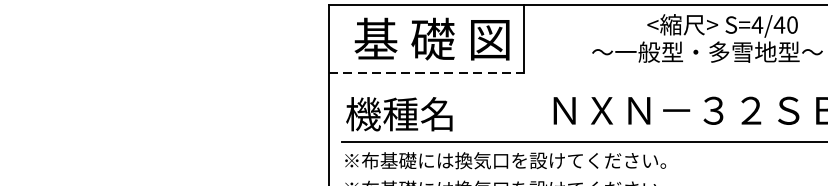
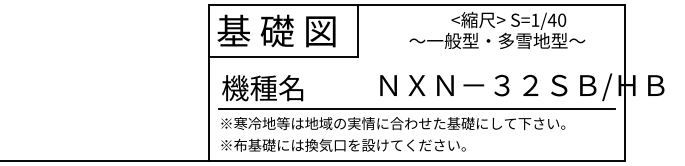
text: (757, 24) -> (535, 19), S=4/40 -> S=1/40
text: (431, 38) -> (276, 30), moved
line: (426, 72) -> (283, 56), dashed -> solid
text: (579, 160) -> (399, 123), ※布基礎には換気口を設けてください。 -> ※寒冷地等は地域の実情に合わせた基礎にして下さい。

